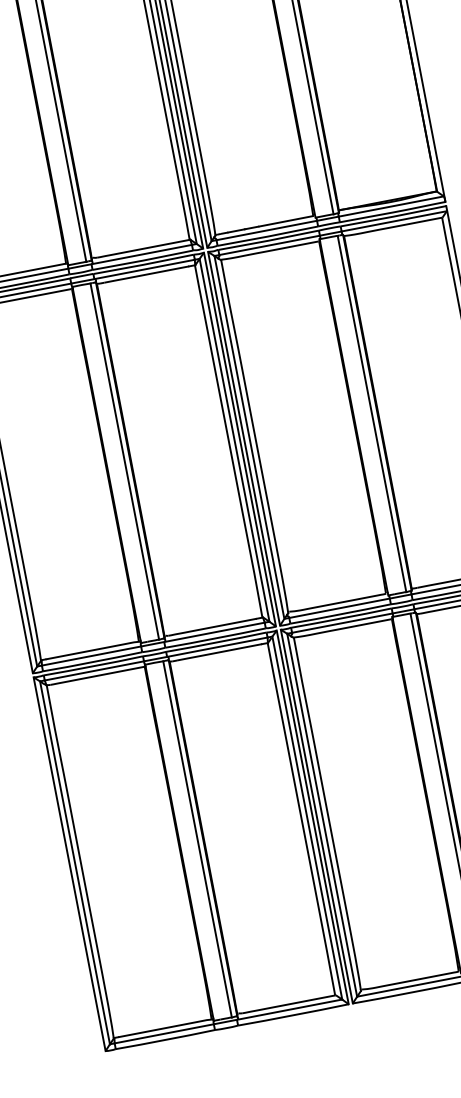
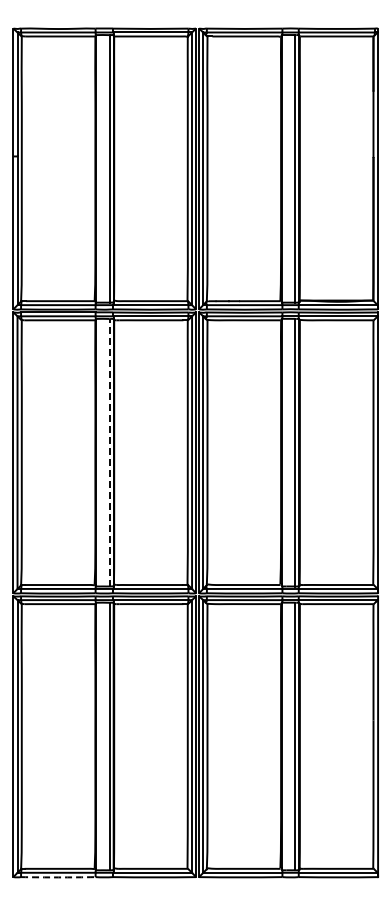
line: (124, 461) -> (109, 452), solid -> dashed
arc: (165, 1040) -> (58, 877), solid -> dashed

